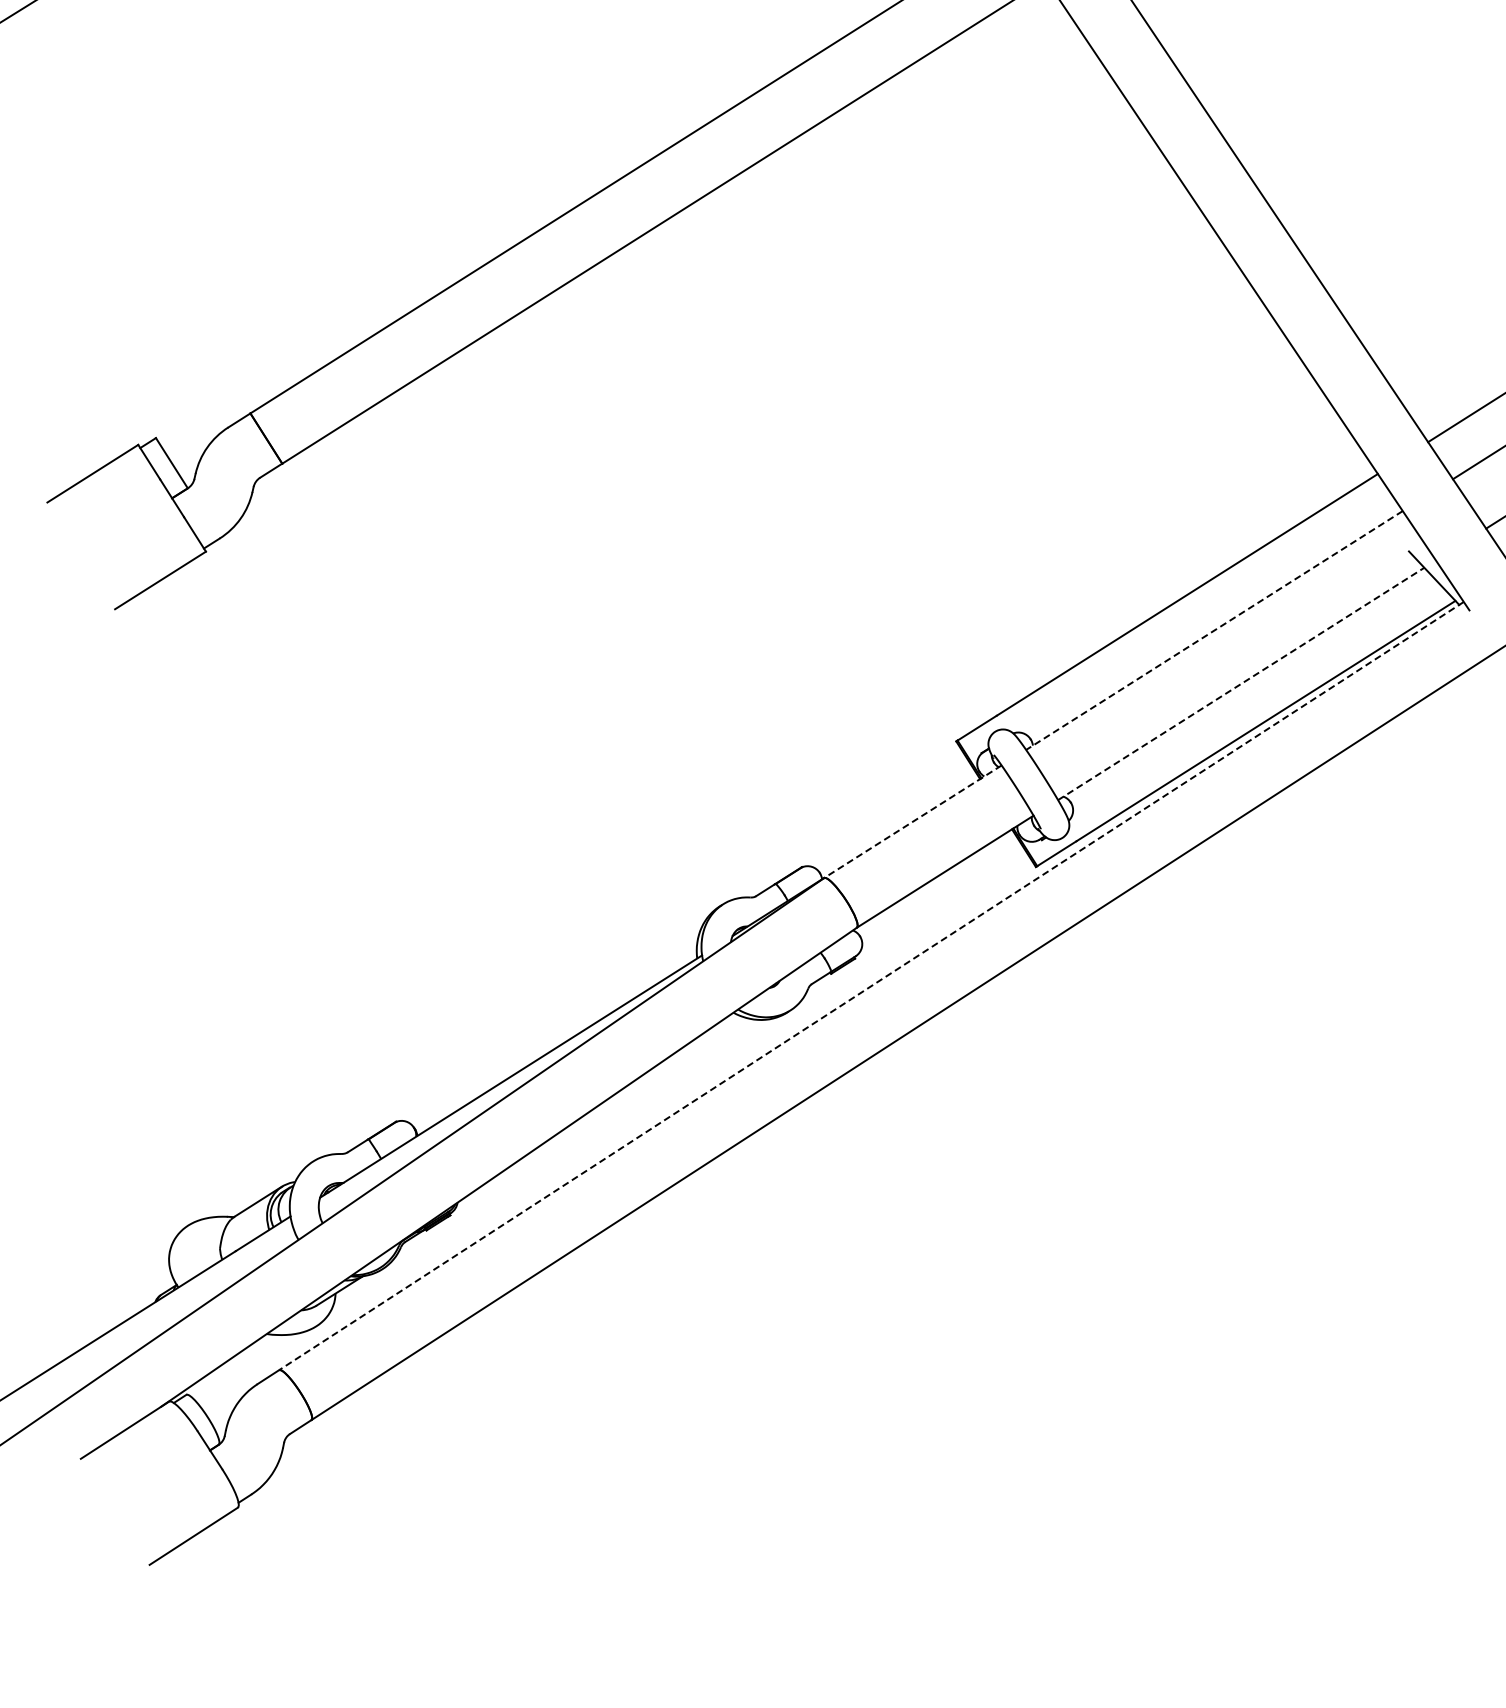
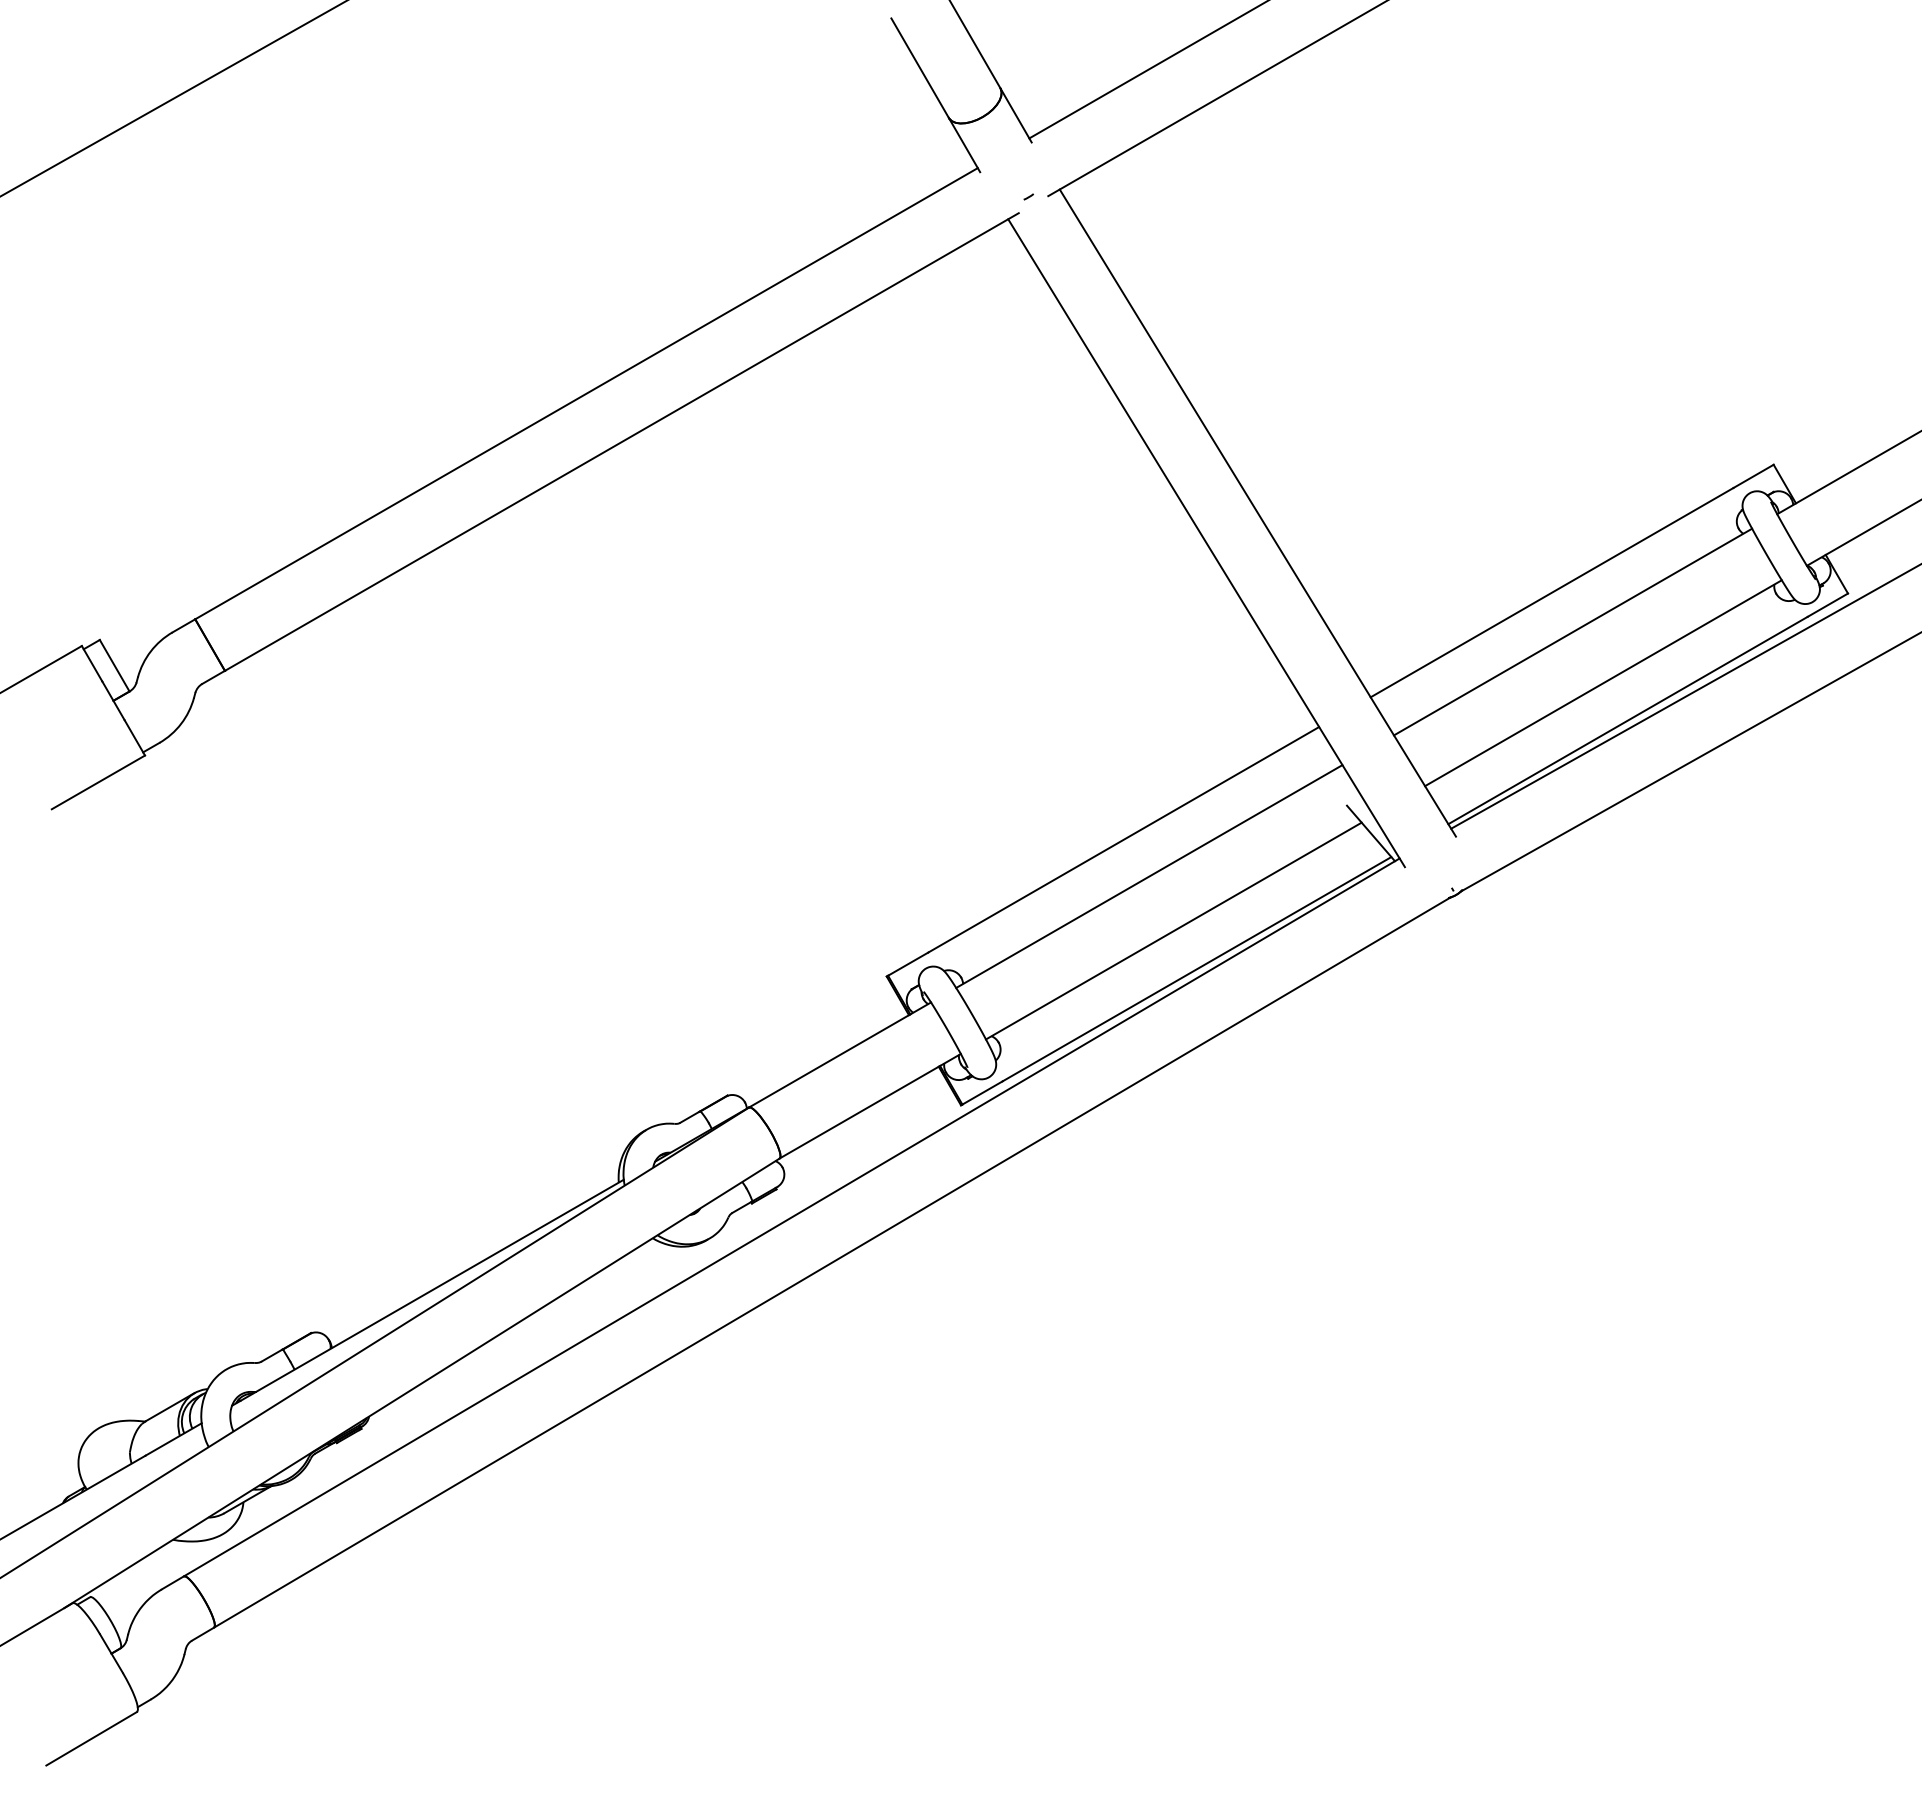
line: (1214, 630) -> (1149, 876), dashed -> solid
line: (1240, 684) -> (1173, 931), dashed -> solid
line: (912, 822) -> (839, 1055), dashed -> solid
line: (871, 986) -> (791, 1217), dashed -> solid

